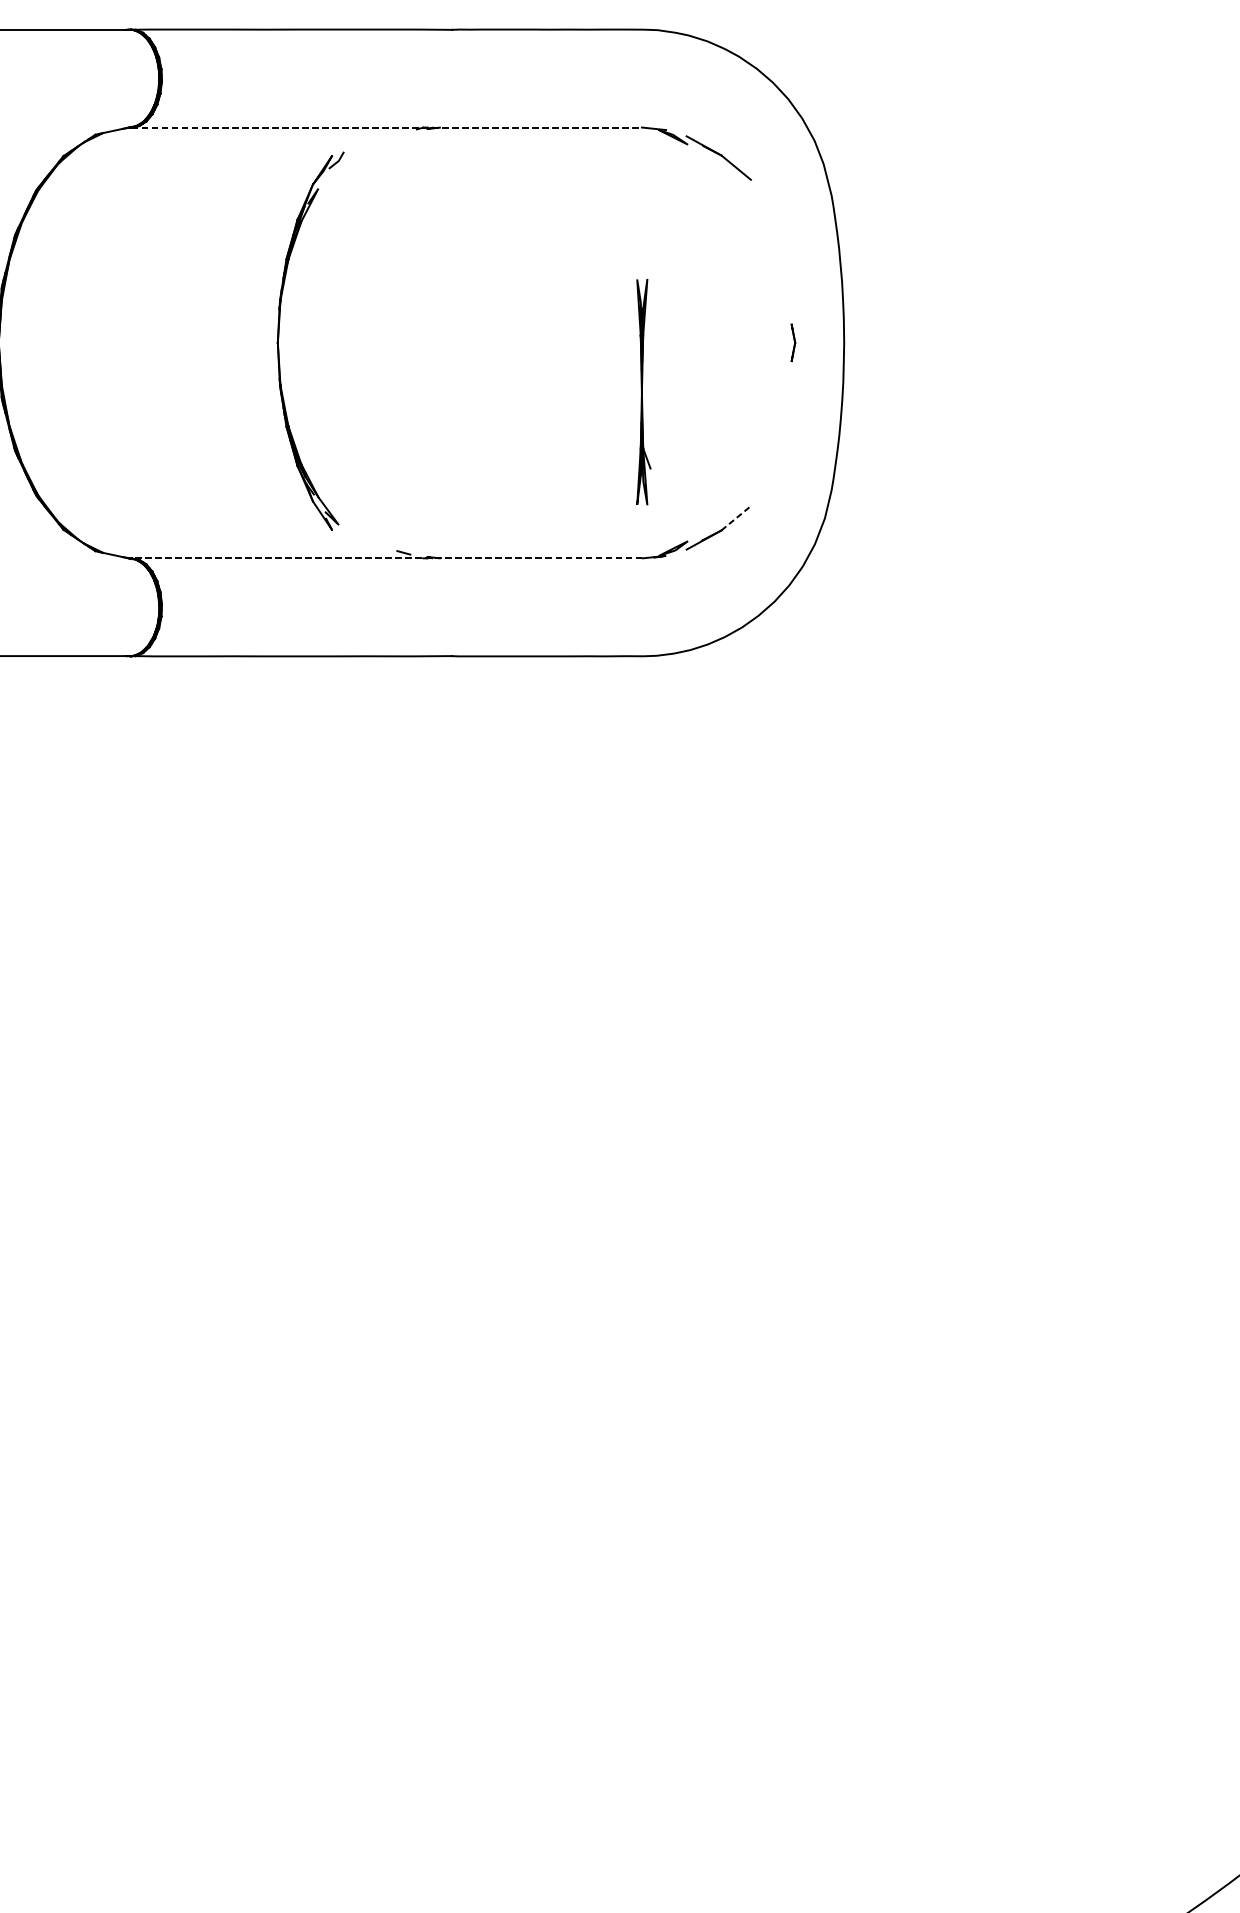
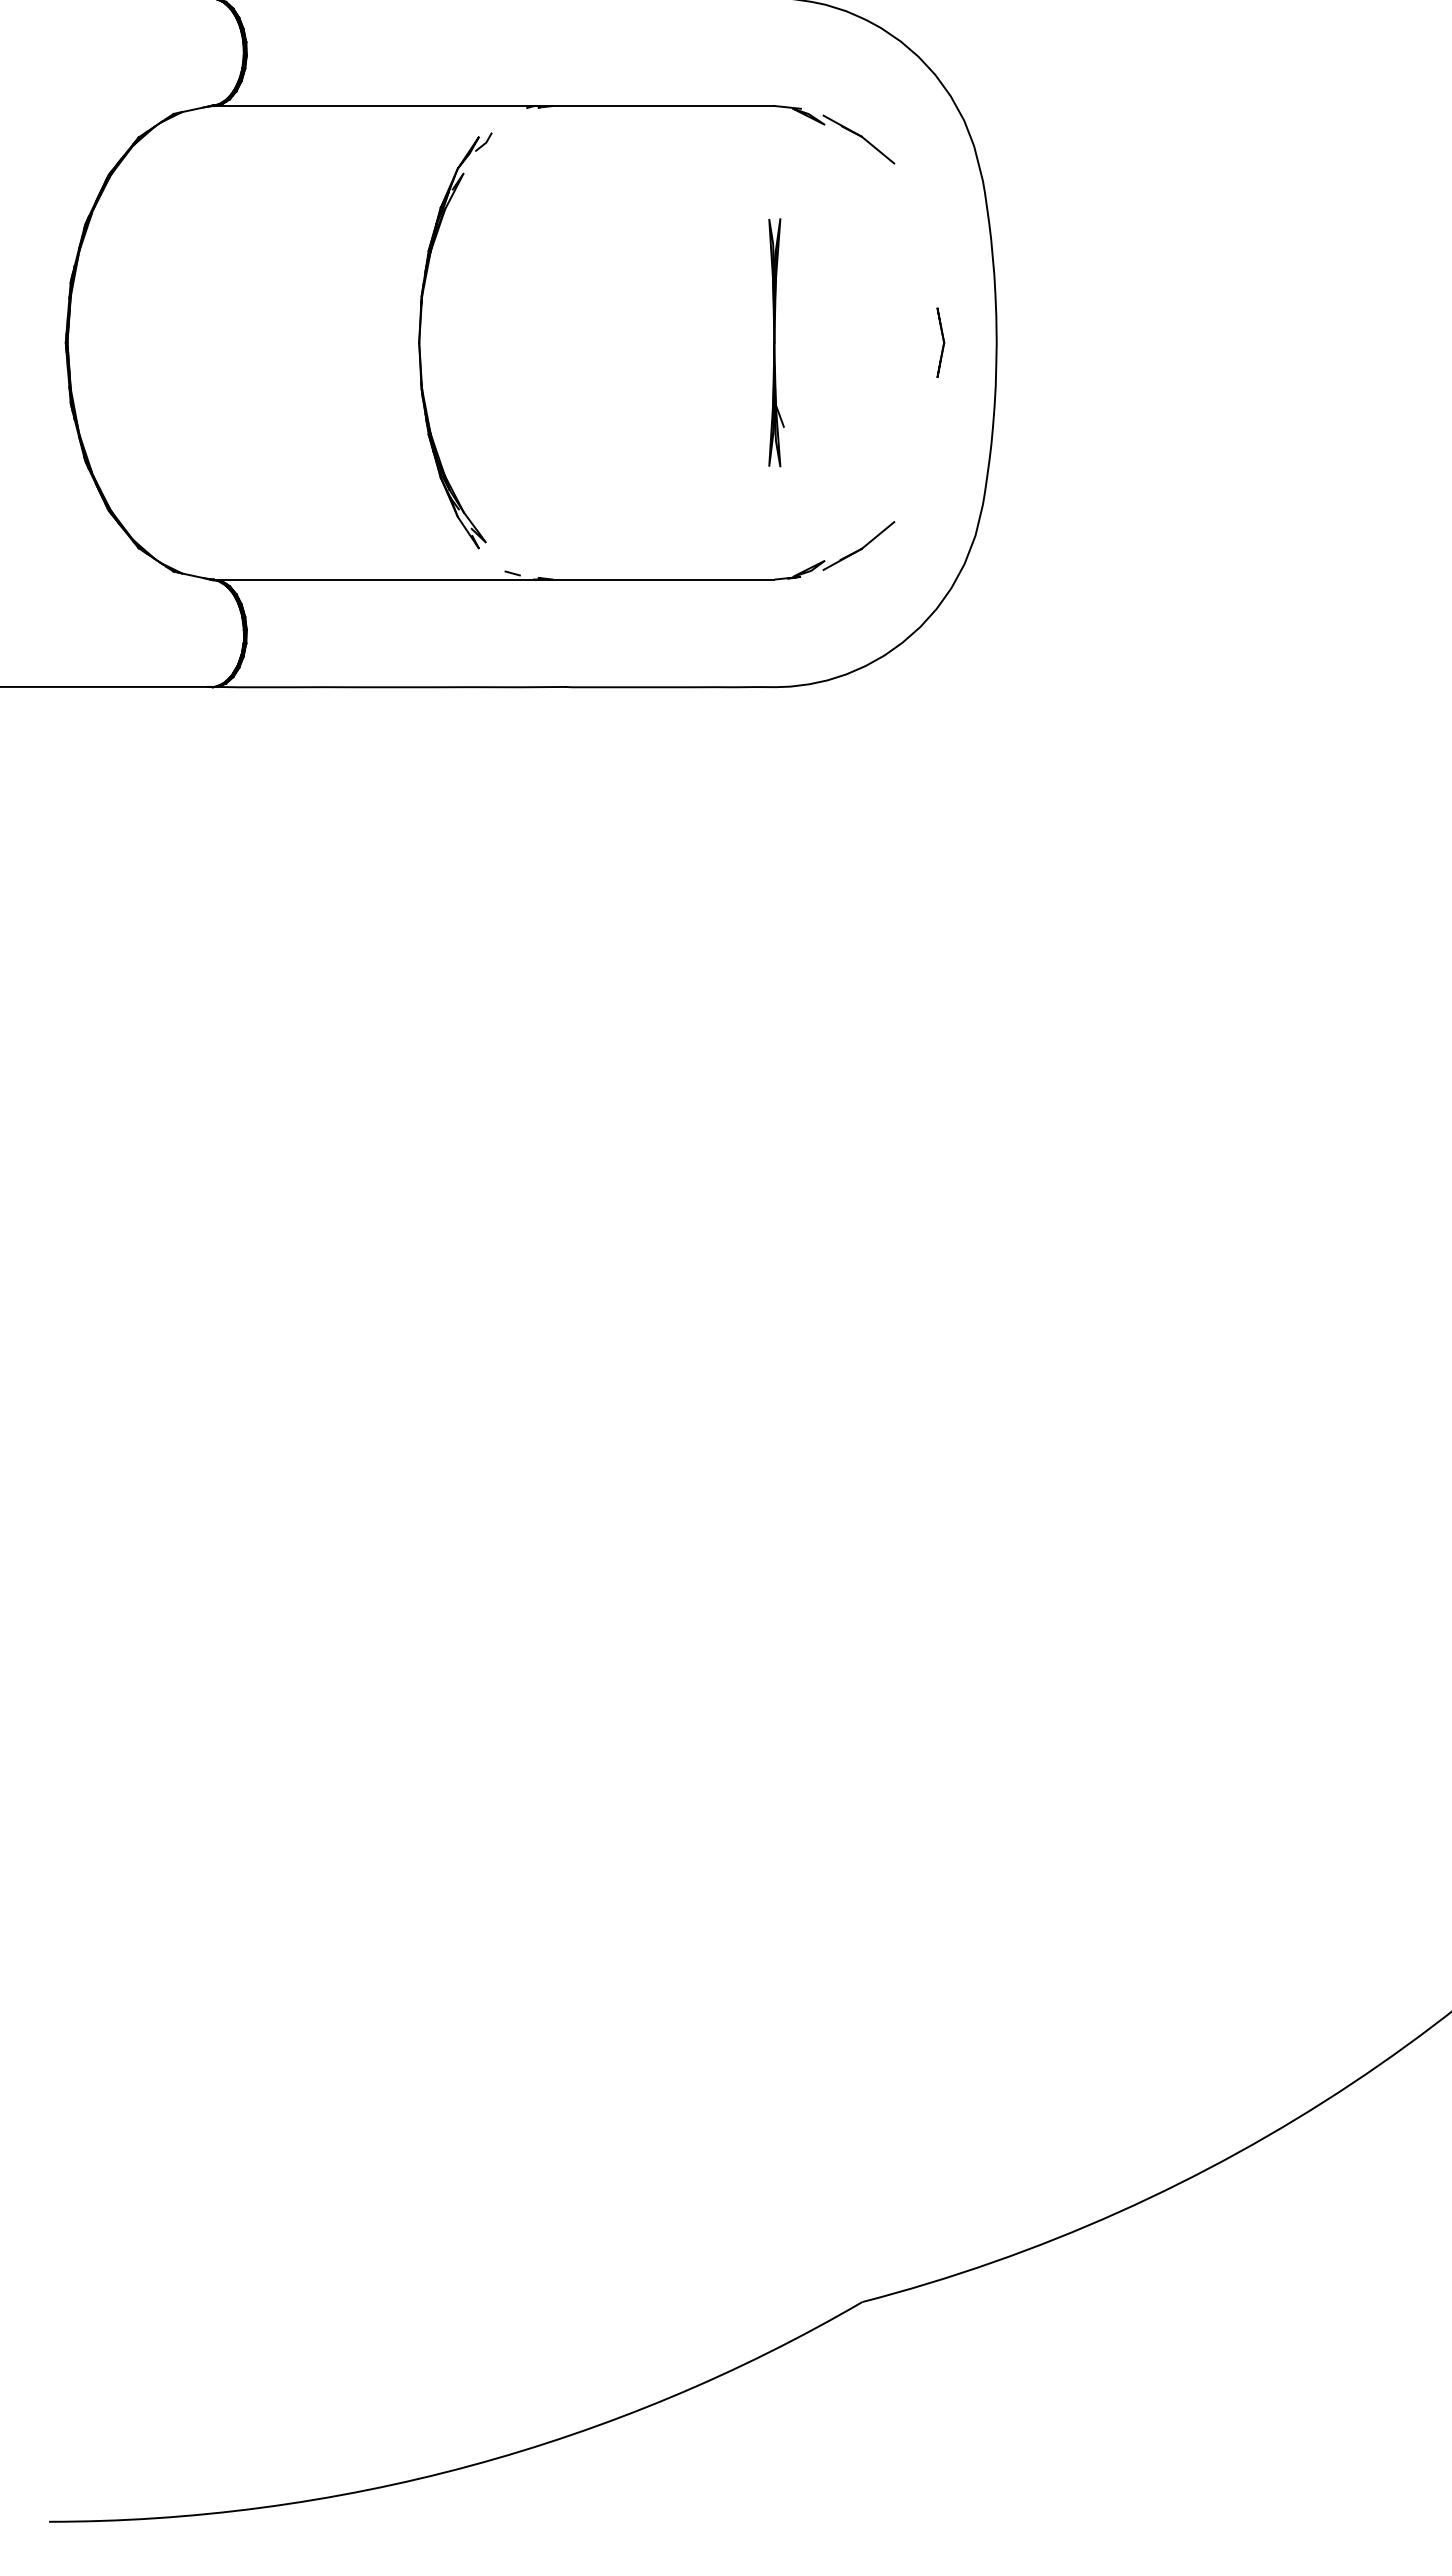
line: (387, 127) -> (494, 106), dashed -> solid
part: (279, 340) -> (420, 340), moved
part: (793, 342) -> (940, 342), size x1.67
part: (643, 391) -> (776, 342), moved
line: (736, 518) -> (878, 535), dashed -> solid
line: (386, 558) -> (493, 579), dashed -> solid

